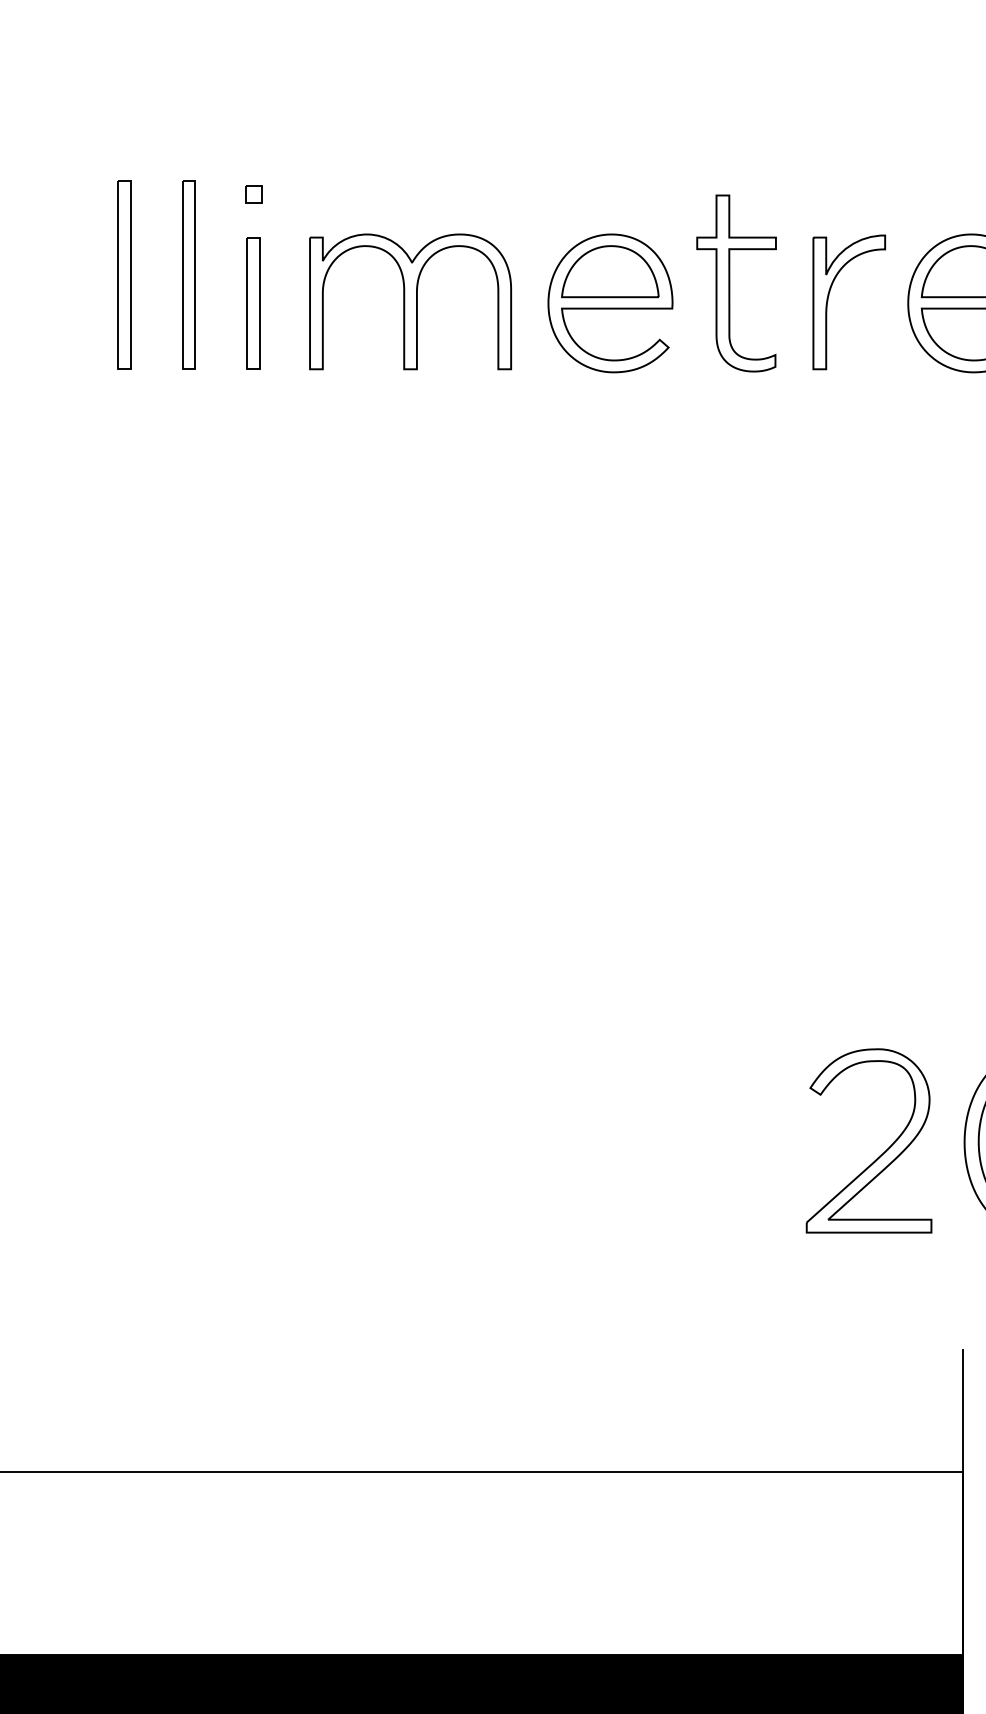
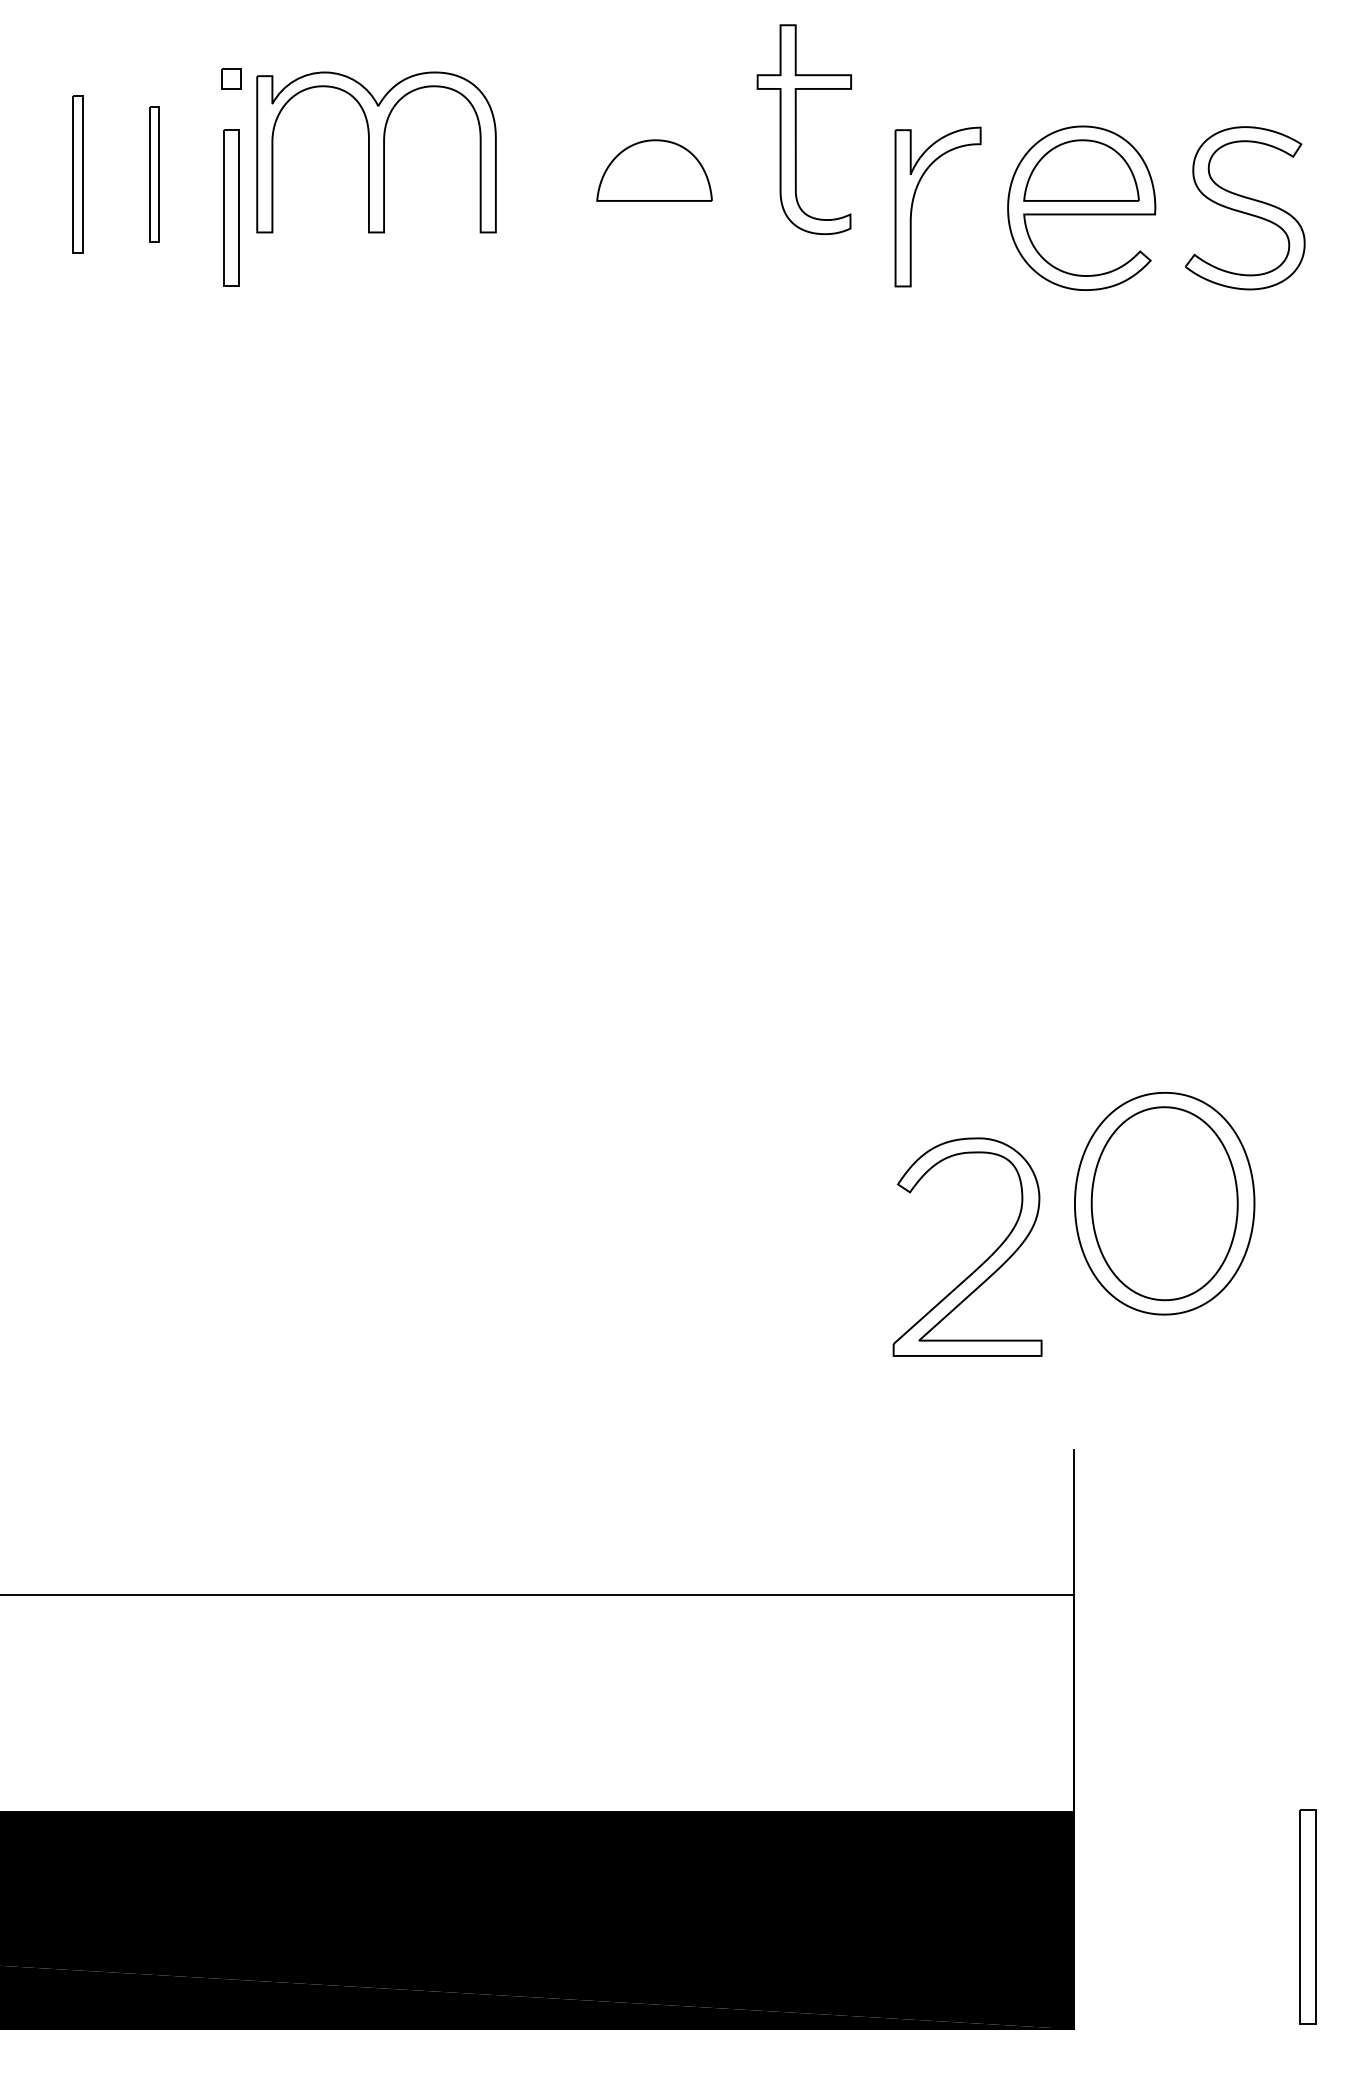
part: (124, 274) -> (77, 174), size x0.7
part: (188, 274) -> (154, 174), size x0.6
part: (729, 283) -> (796, 129), moved
part: (410, 301) -> (376, 152), moved
part: (610, 302) -> (654, 207), removed
part: (882, 1153) -> (983, 1261), moved

